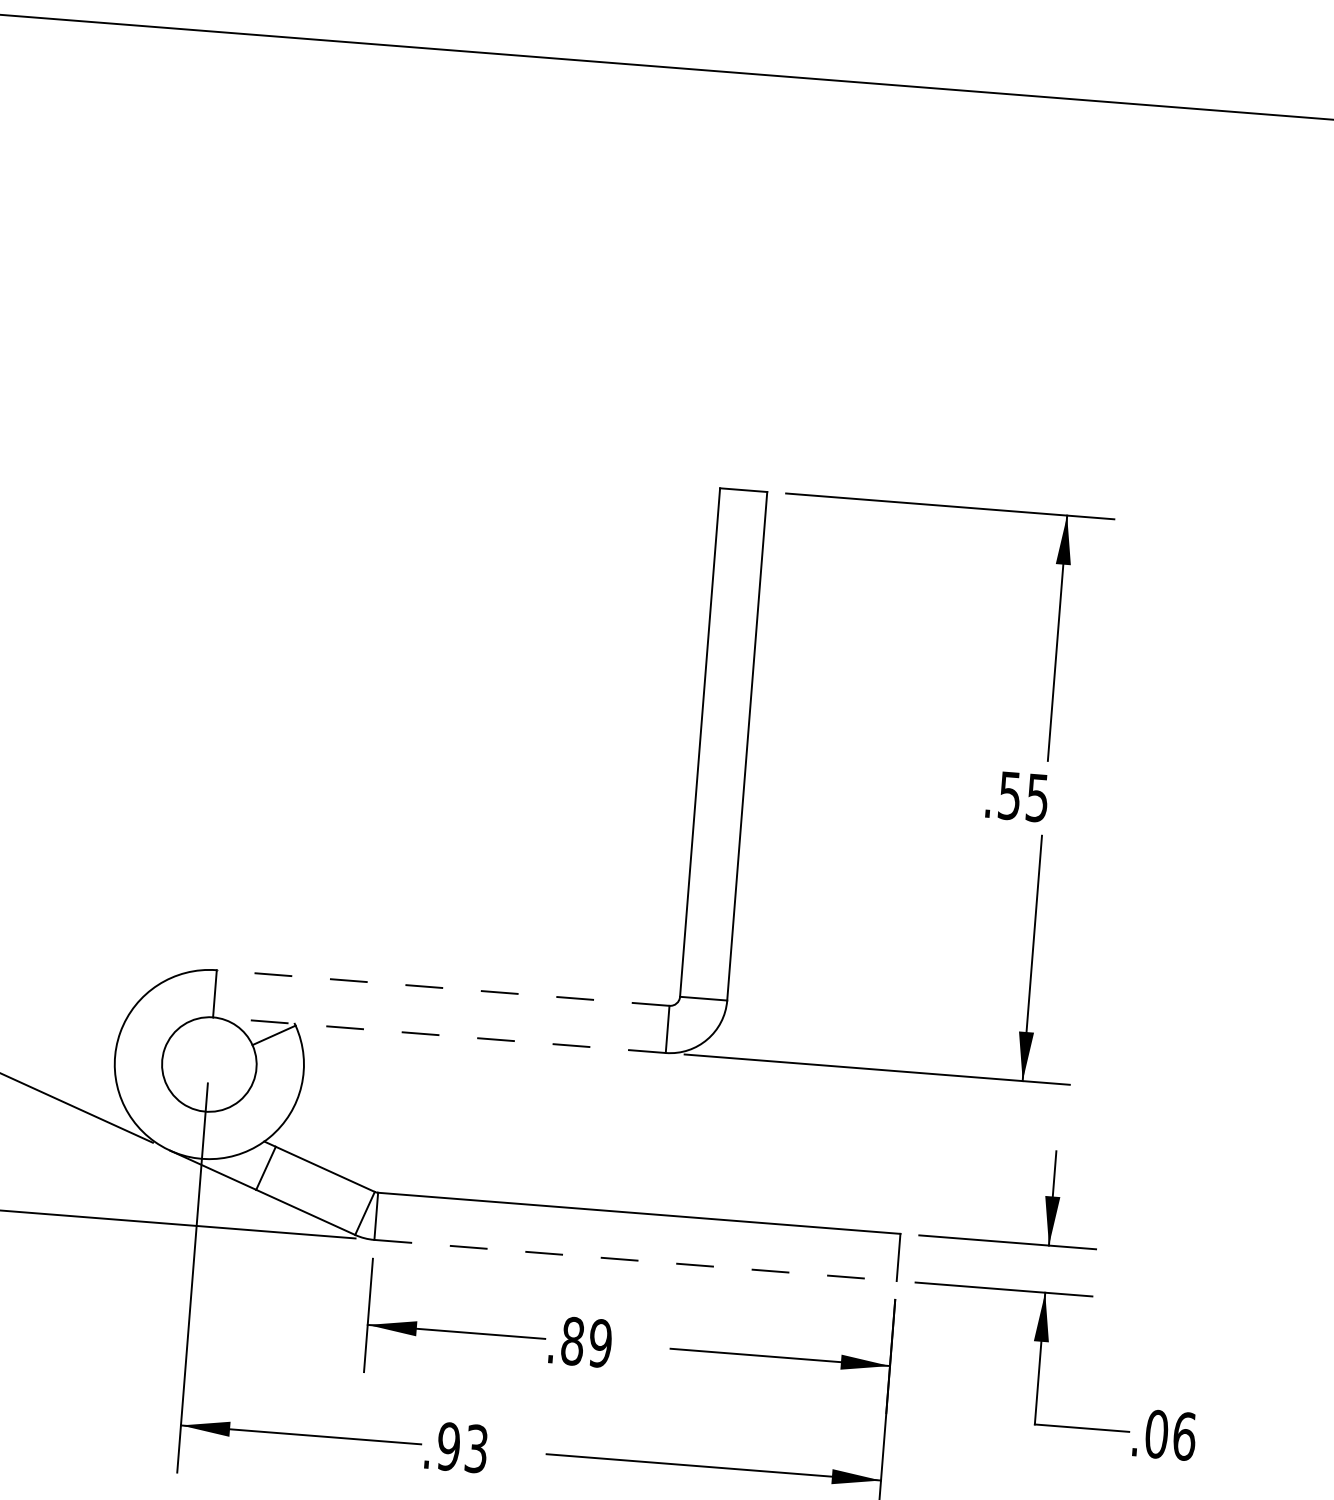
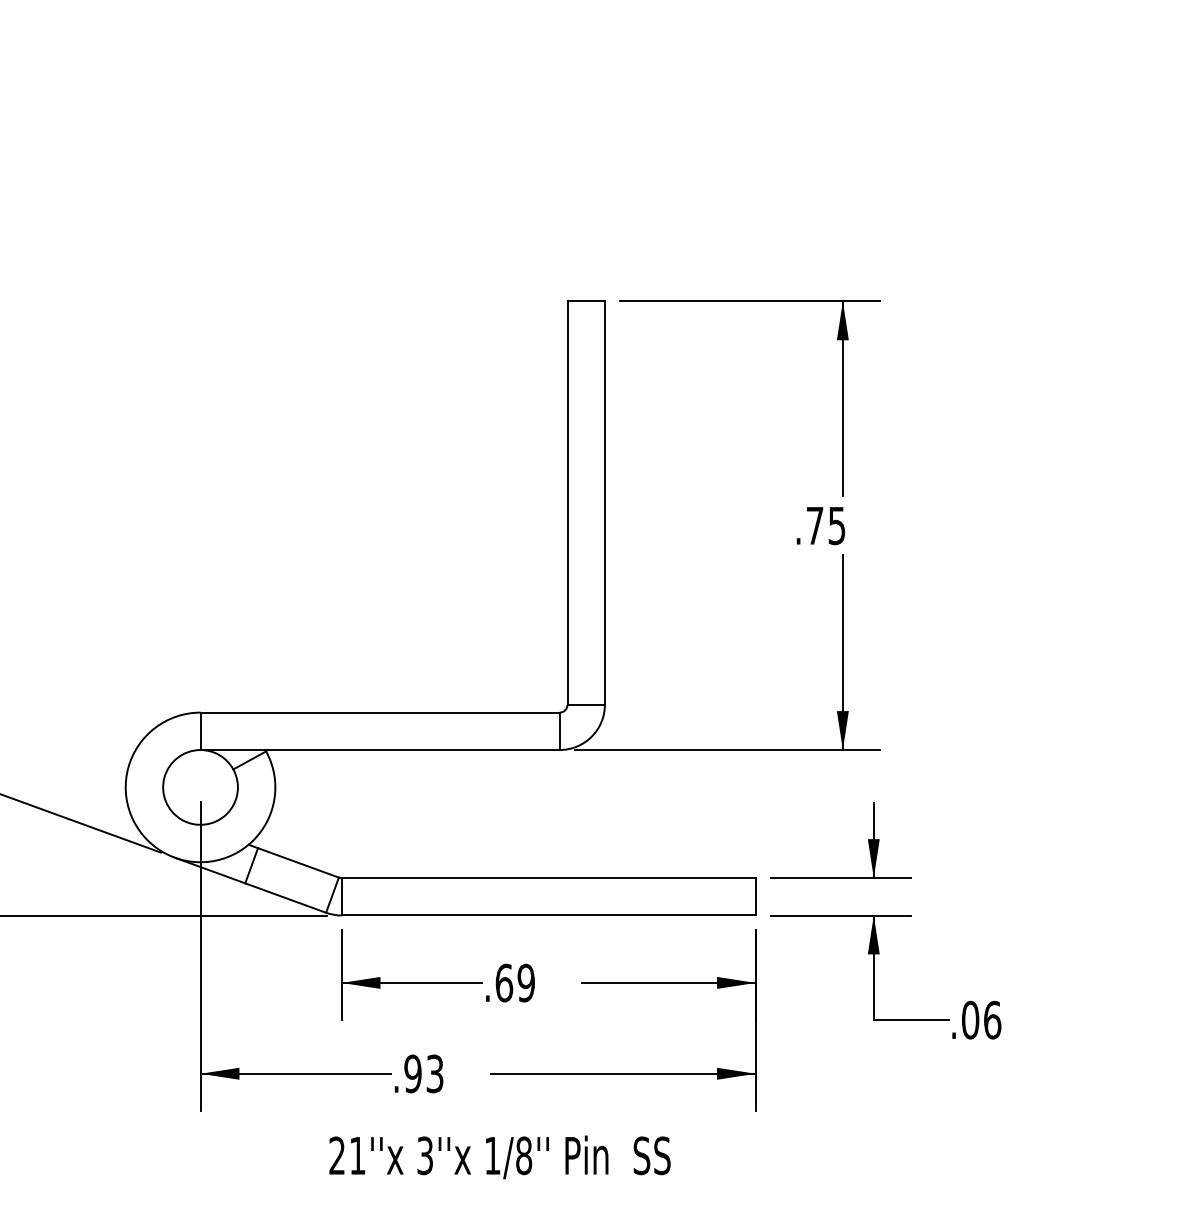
text: (1009, 796) -> (814, 526), .55 -> .75
line: (443, 987) -> (380, 712), dashed -> solid
line: (439, 1035) -> (380, 750), dashed -> solid
line: (636, 1260) -> (549, 915), dashed -> solid
text: (573, 1340) -> (504, 982), .89 -> .69

